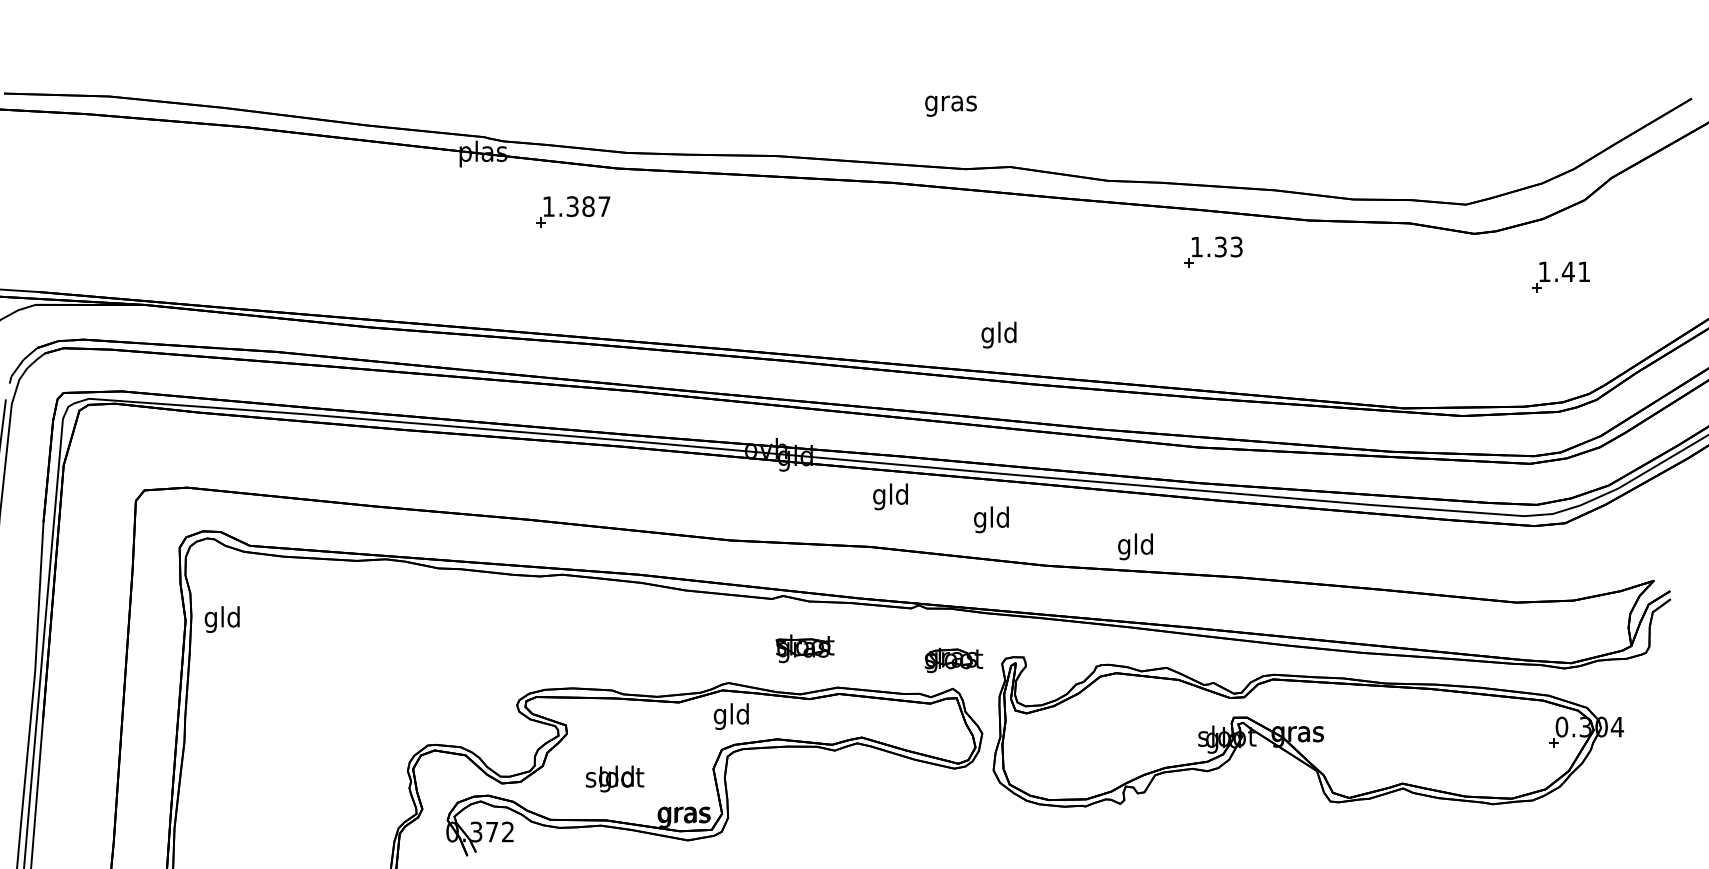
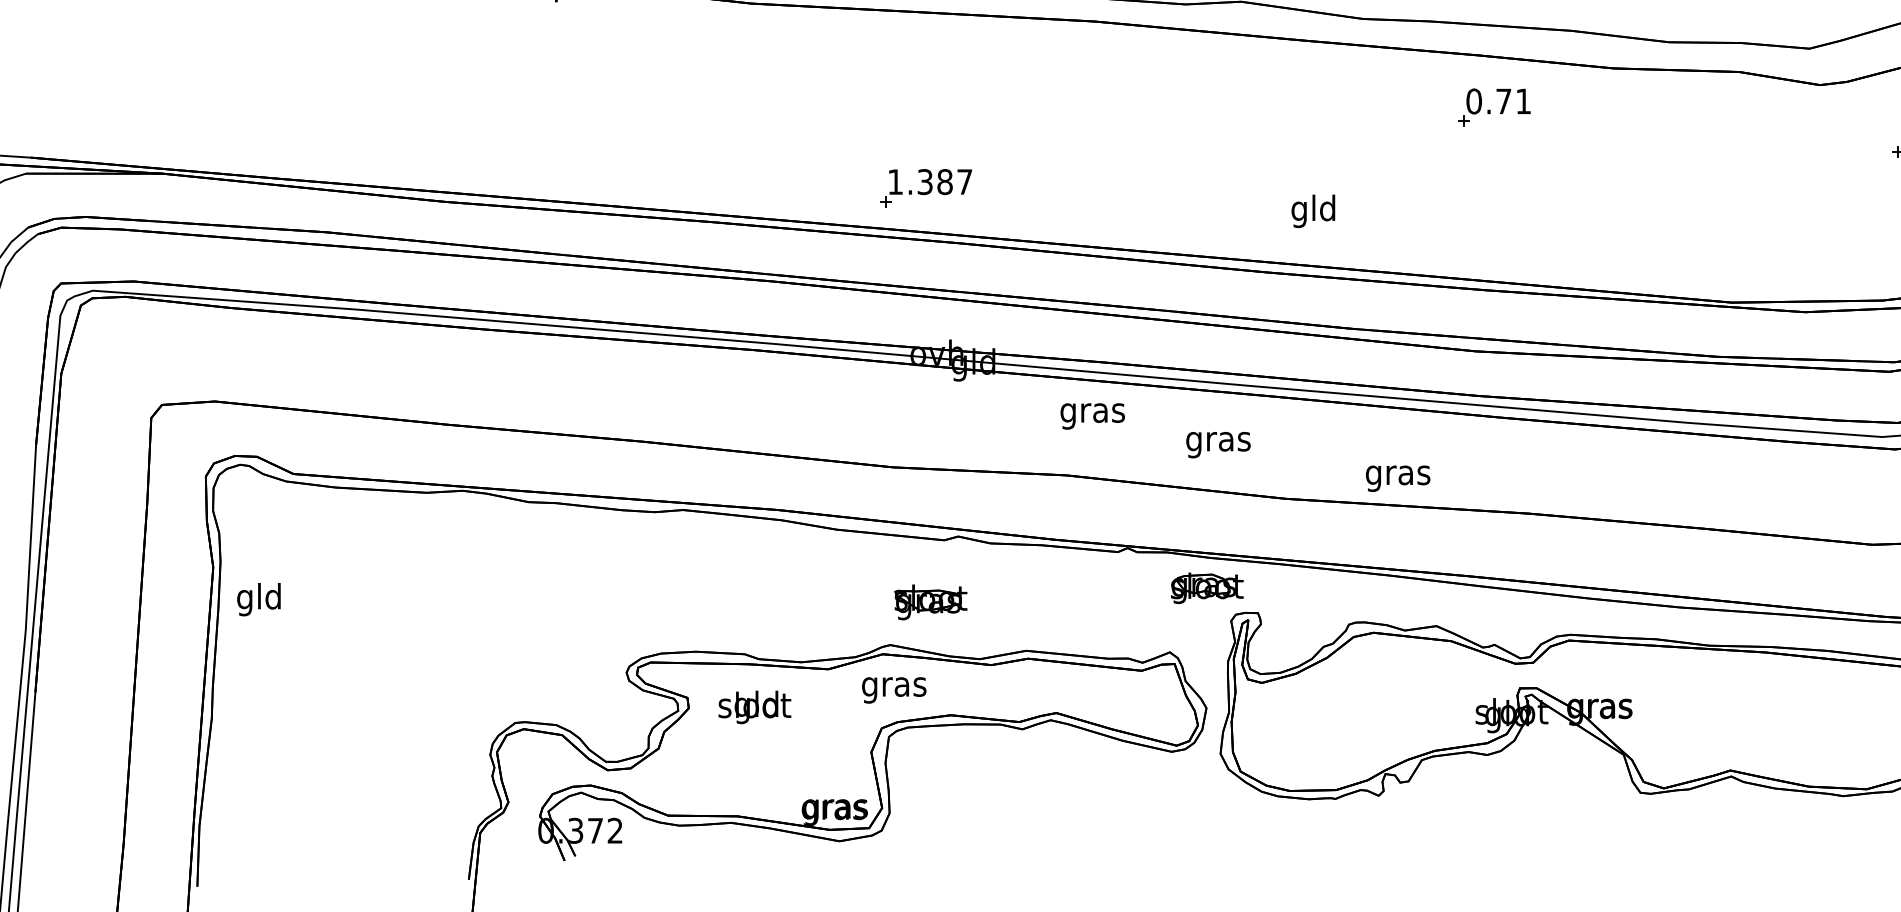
part: (573, 211) -> (926, 188), moved
text: (1216, 246) -> (1498, 100), 1.33 -> 0.71
text: (998, 334) -> (1312, 210), moved
text: (890, 496) -> (1092, 412), gld -> gras
text: (991, 519) -> (1217, 441), gld -> gras
text: (1135, 546) -> (1397, 474), gld -> gras
text: (221, 619) -> (258, 599), moved
part: (804, 648) -> (929, 602), moved
part: (953, 660) -> (1206, 588), moved
text: (731, 716) -> (893, 686), gld -> gras
text: (615, 778) -> (755, 706), moved

